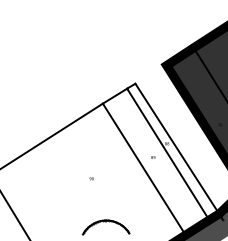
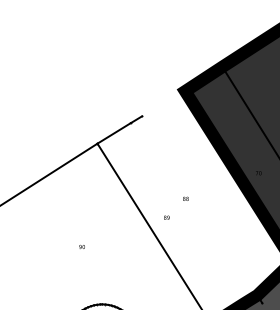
line: (177, 148) -> (200, 205), removed
line: (168, 153) -> (187, 212), removed

